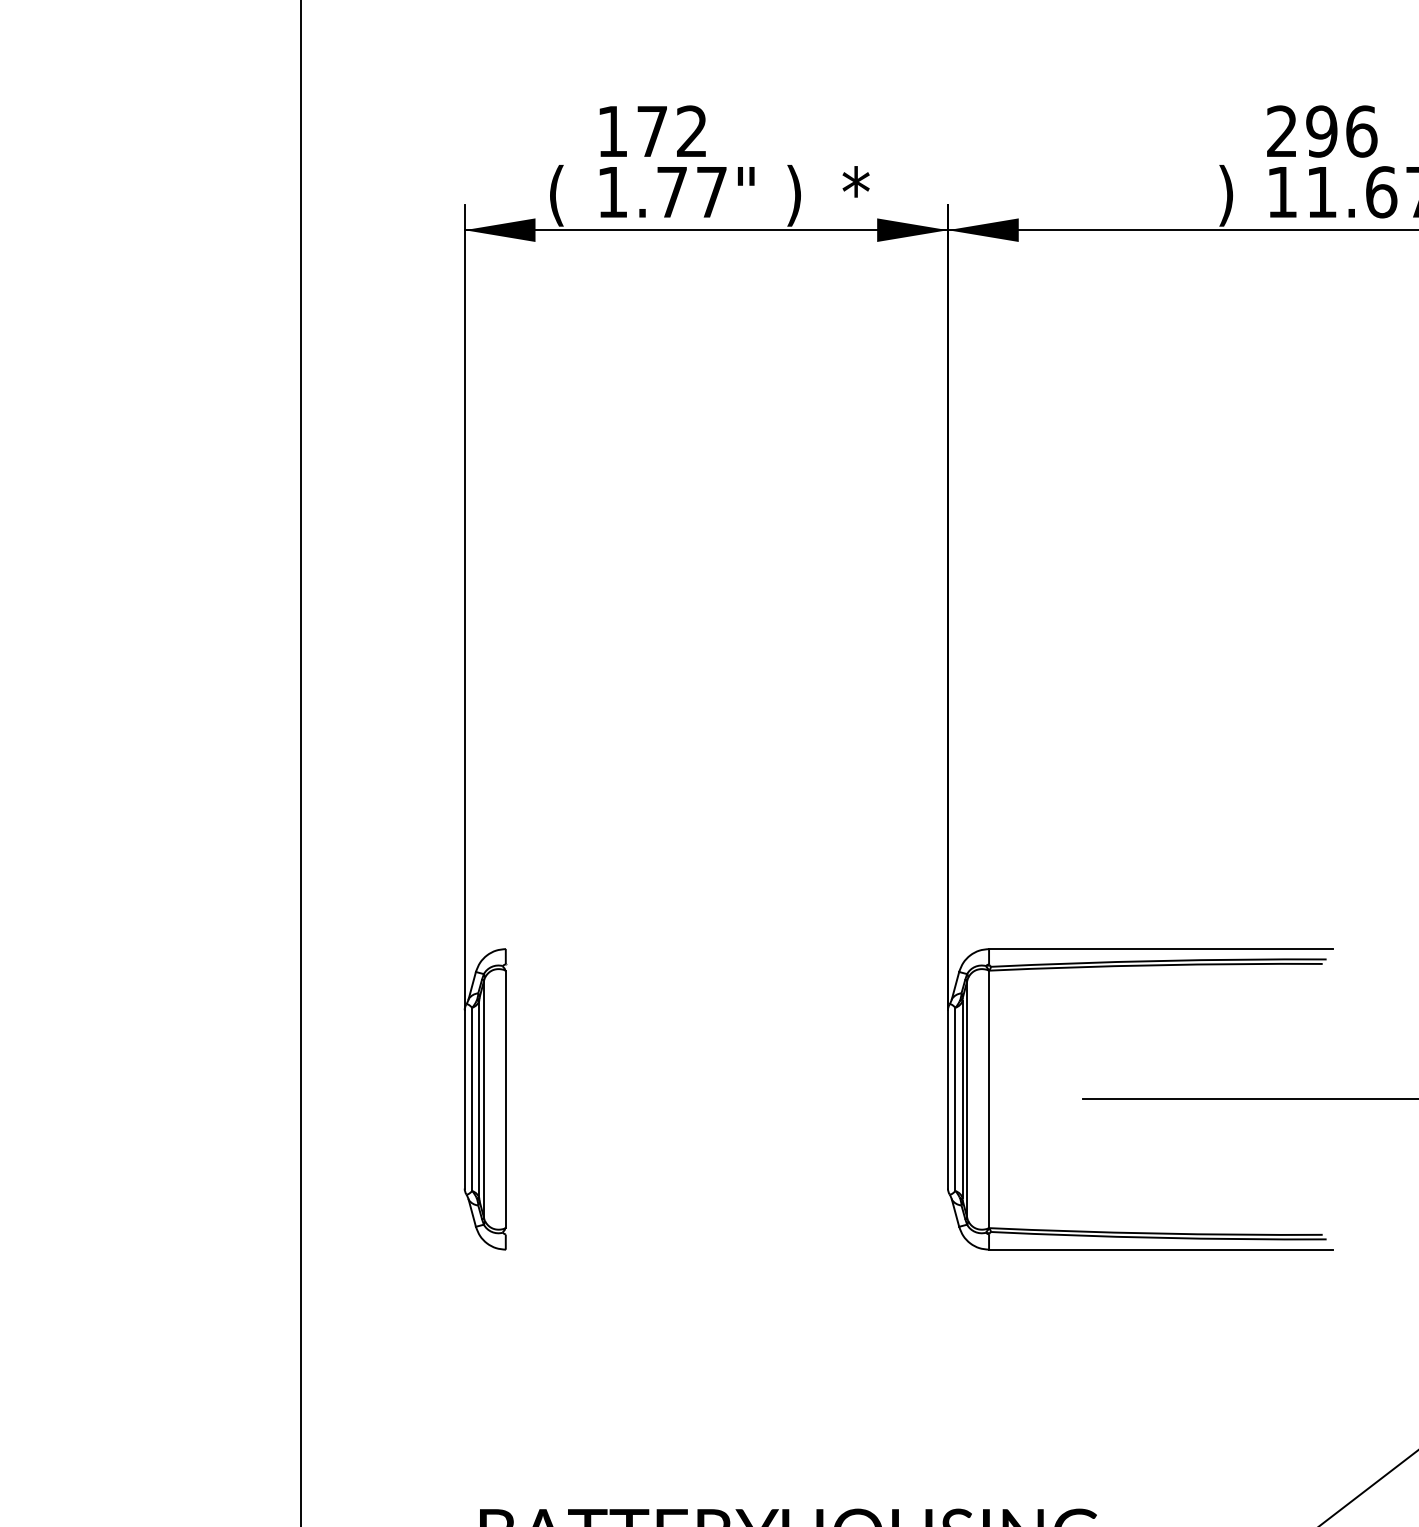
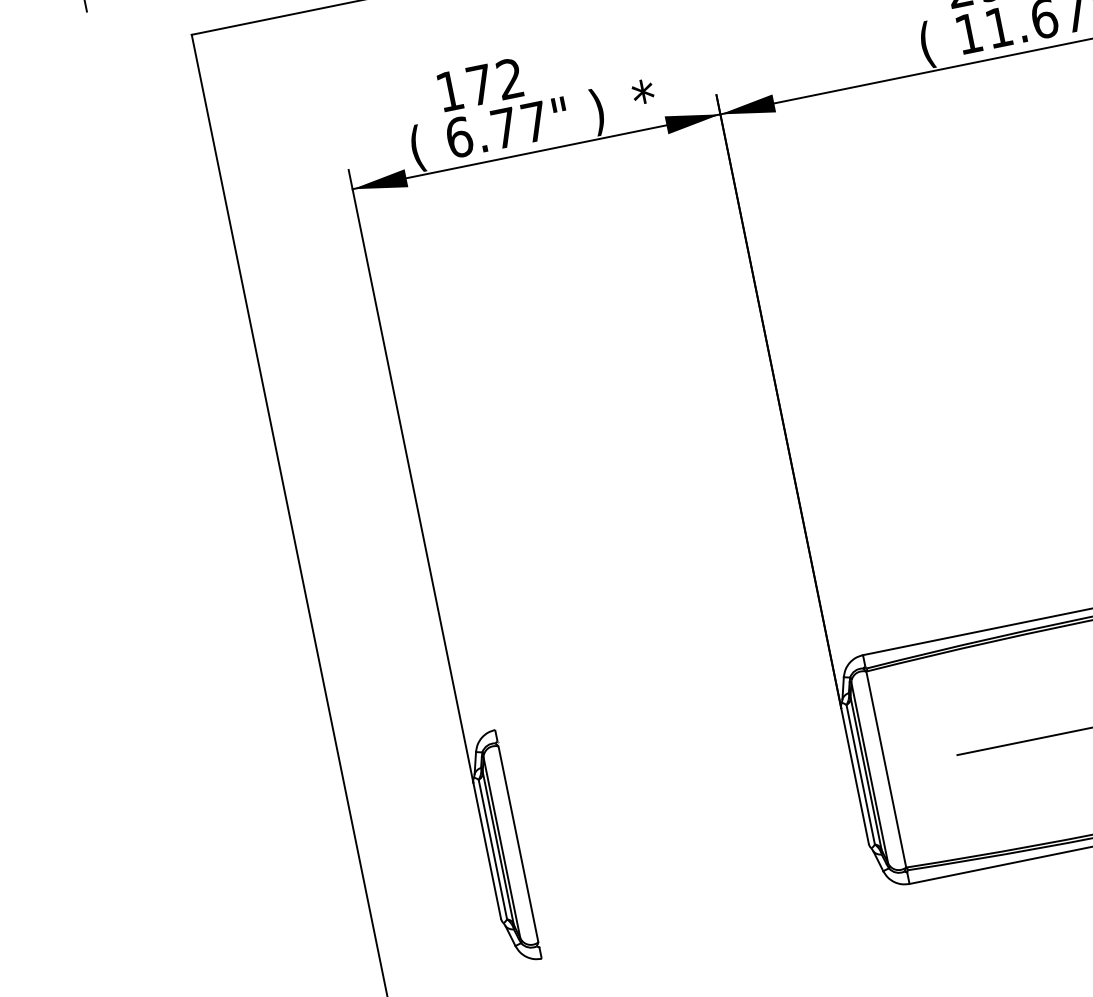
text: (612, 192) -> (459, 137), 1.77" -> 6.77"
text: (1226, 195) -> (927, 44), ) -> (

